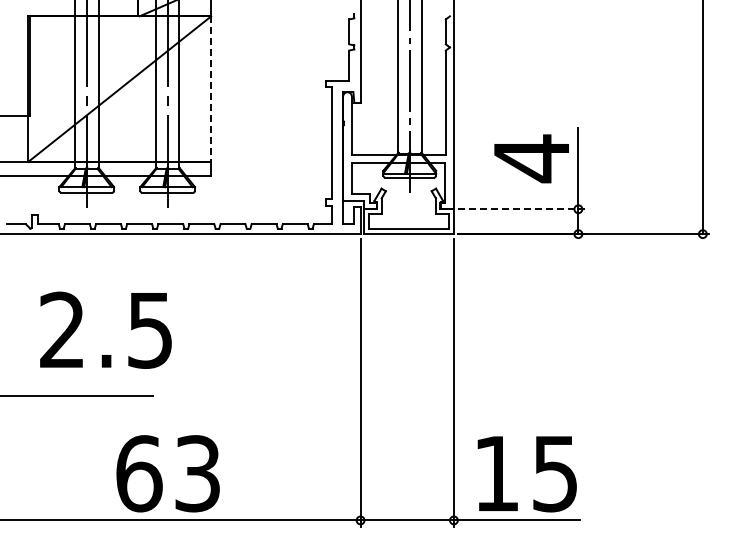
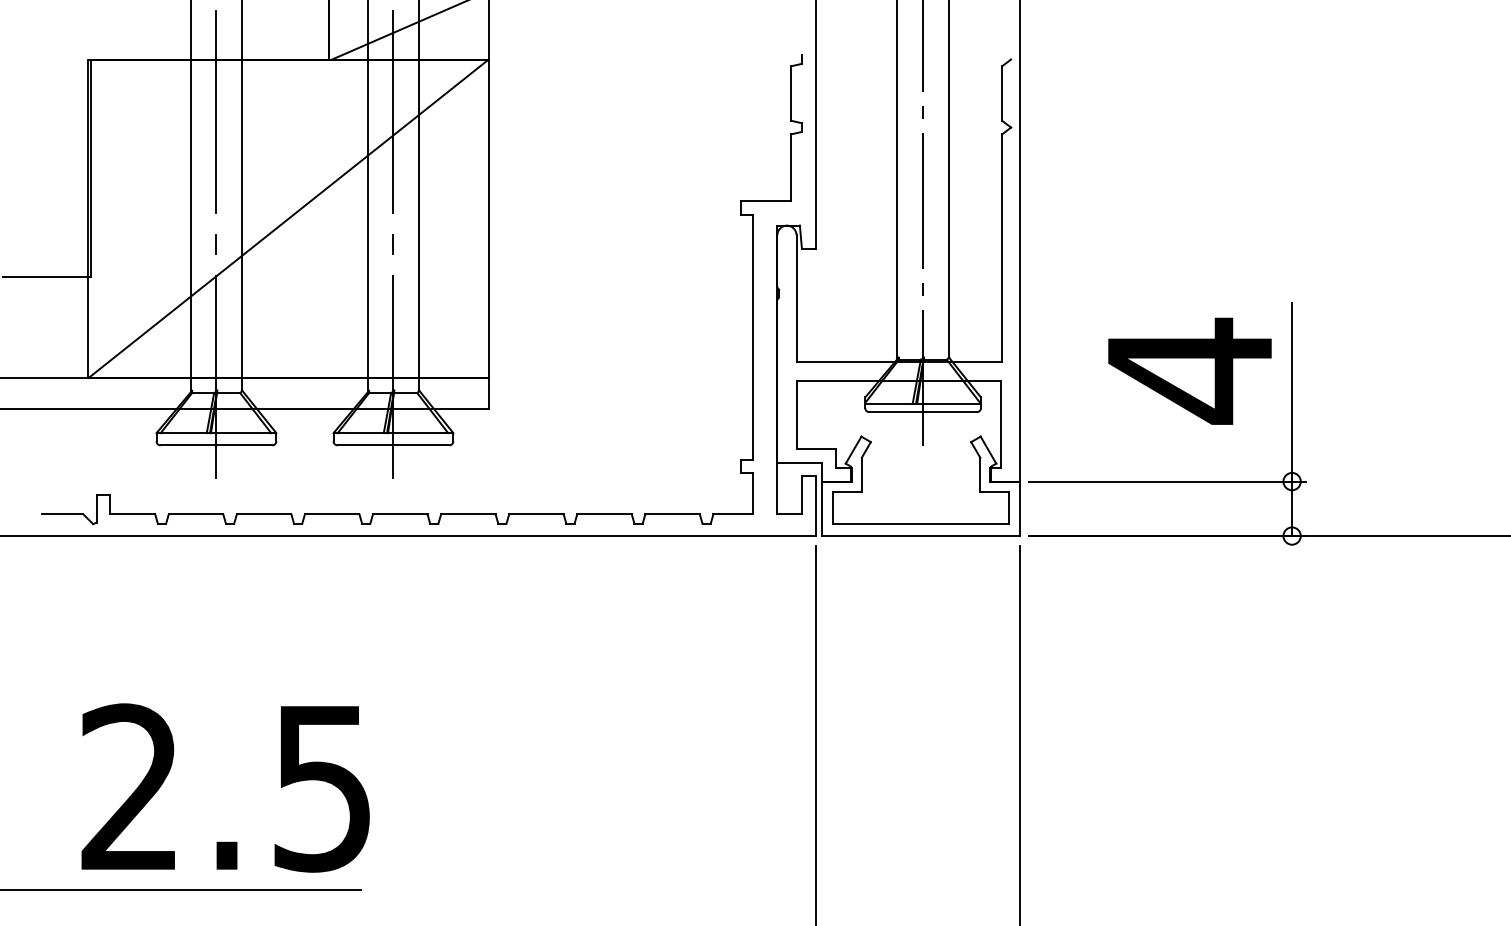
line: (211, 89) -> (489, 219), dashed -> solid
line: (521, 209) -> (1167, 482), dashed -> solid
text: (105, 329) -> (224, 786), moved

